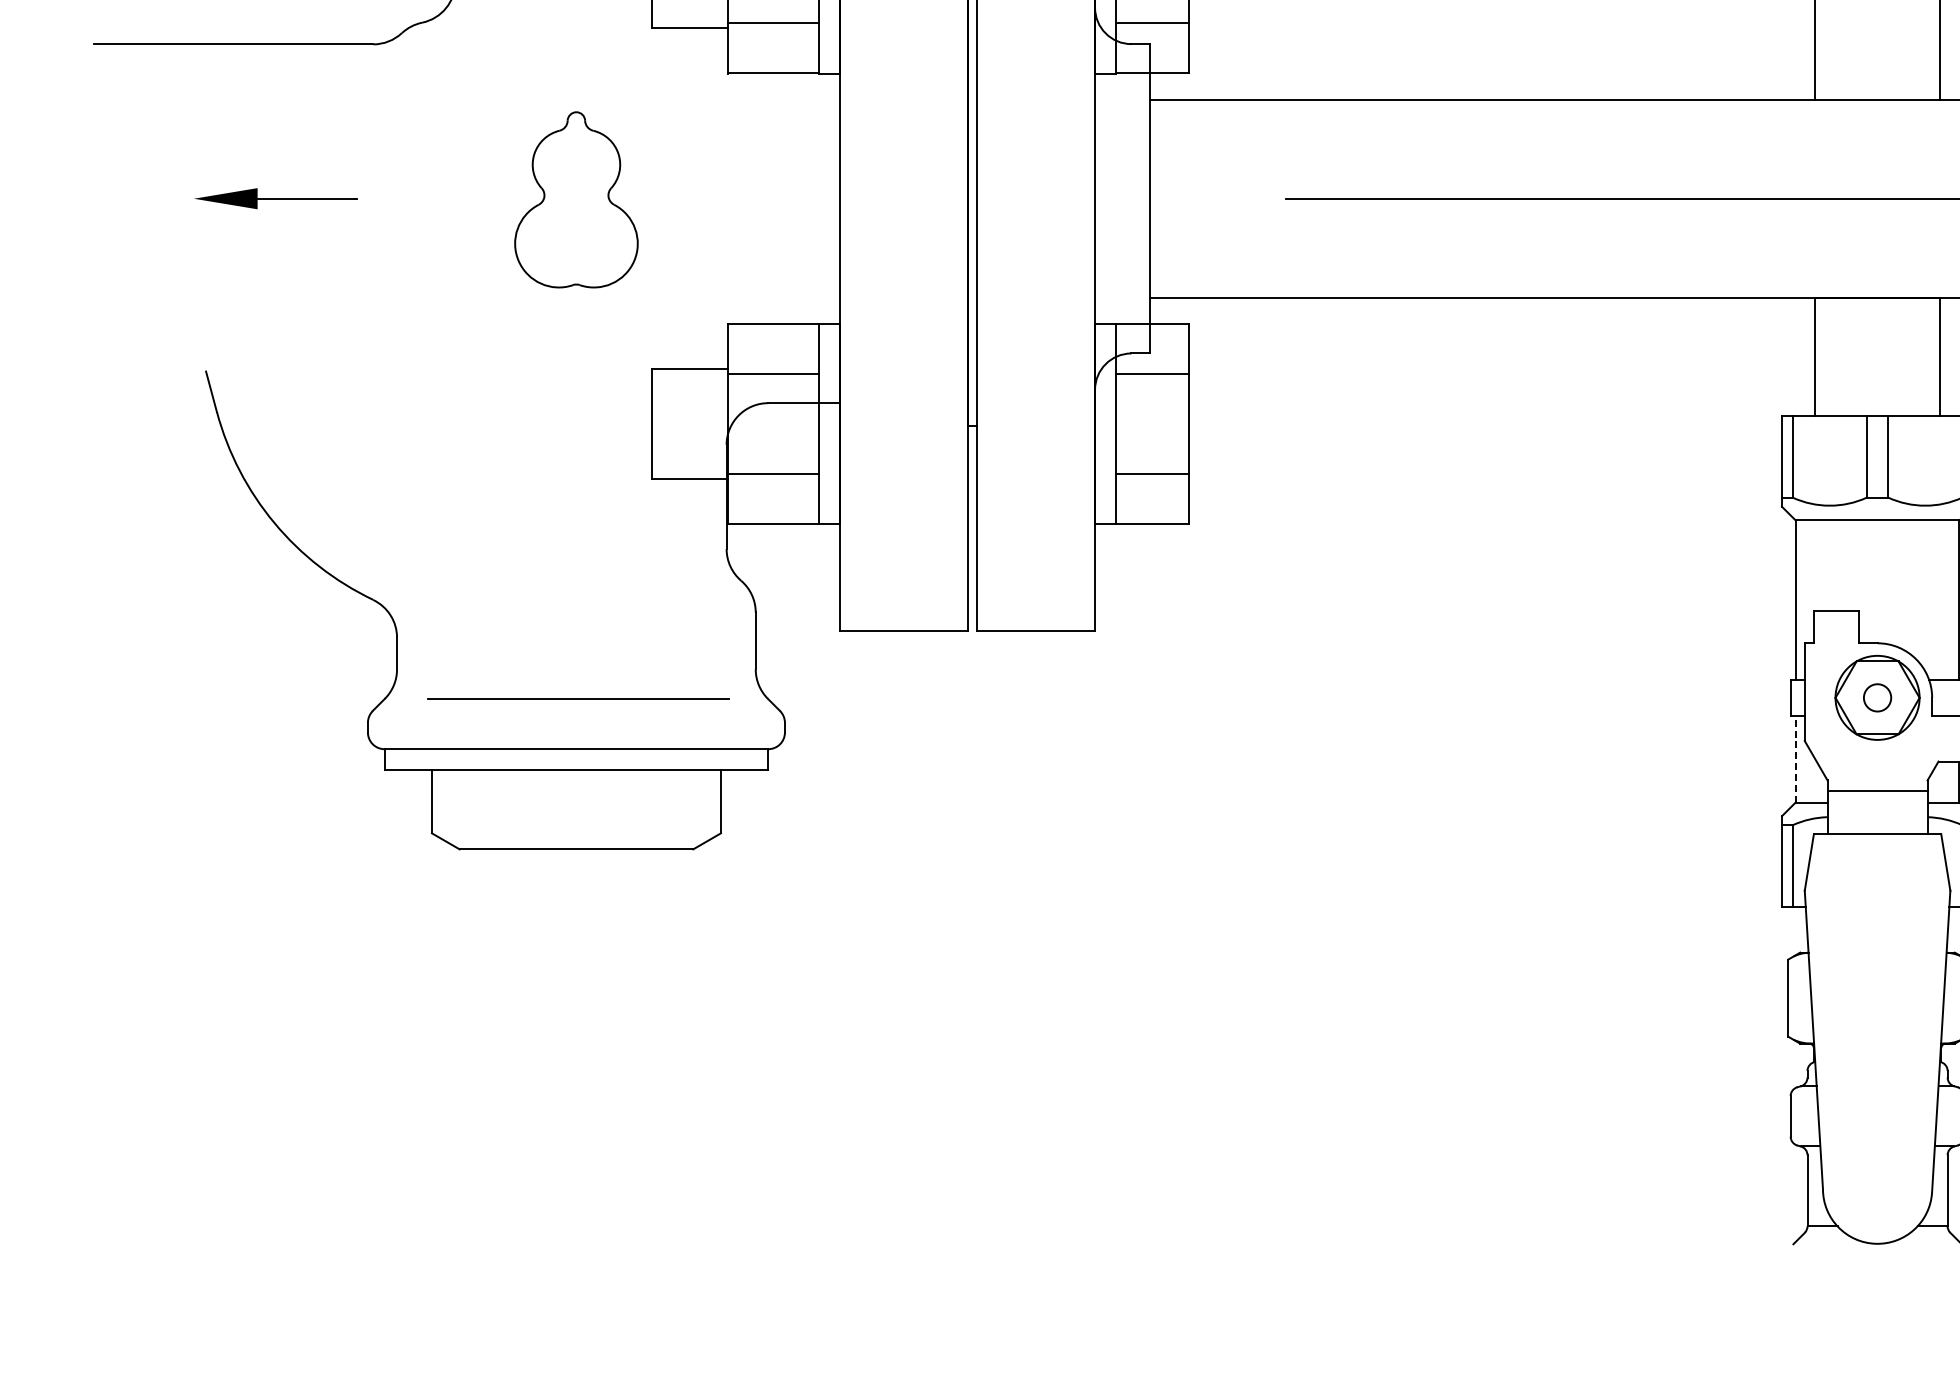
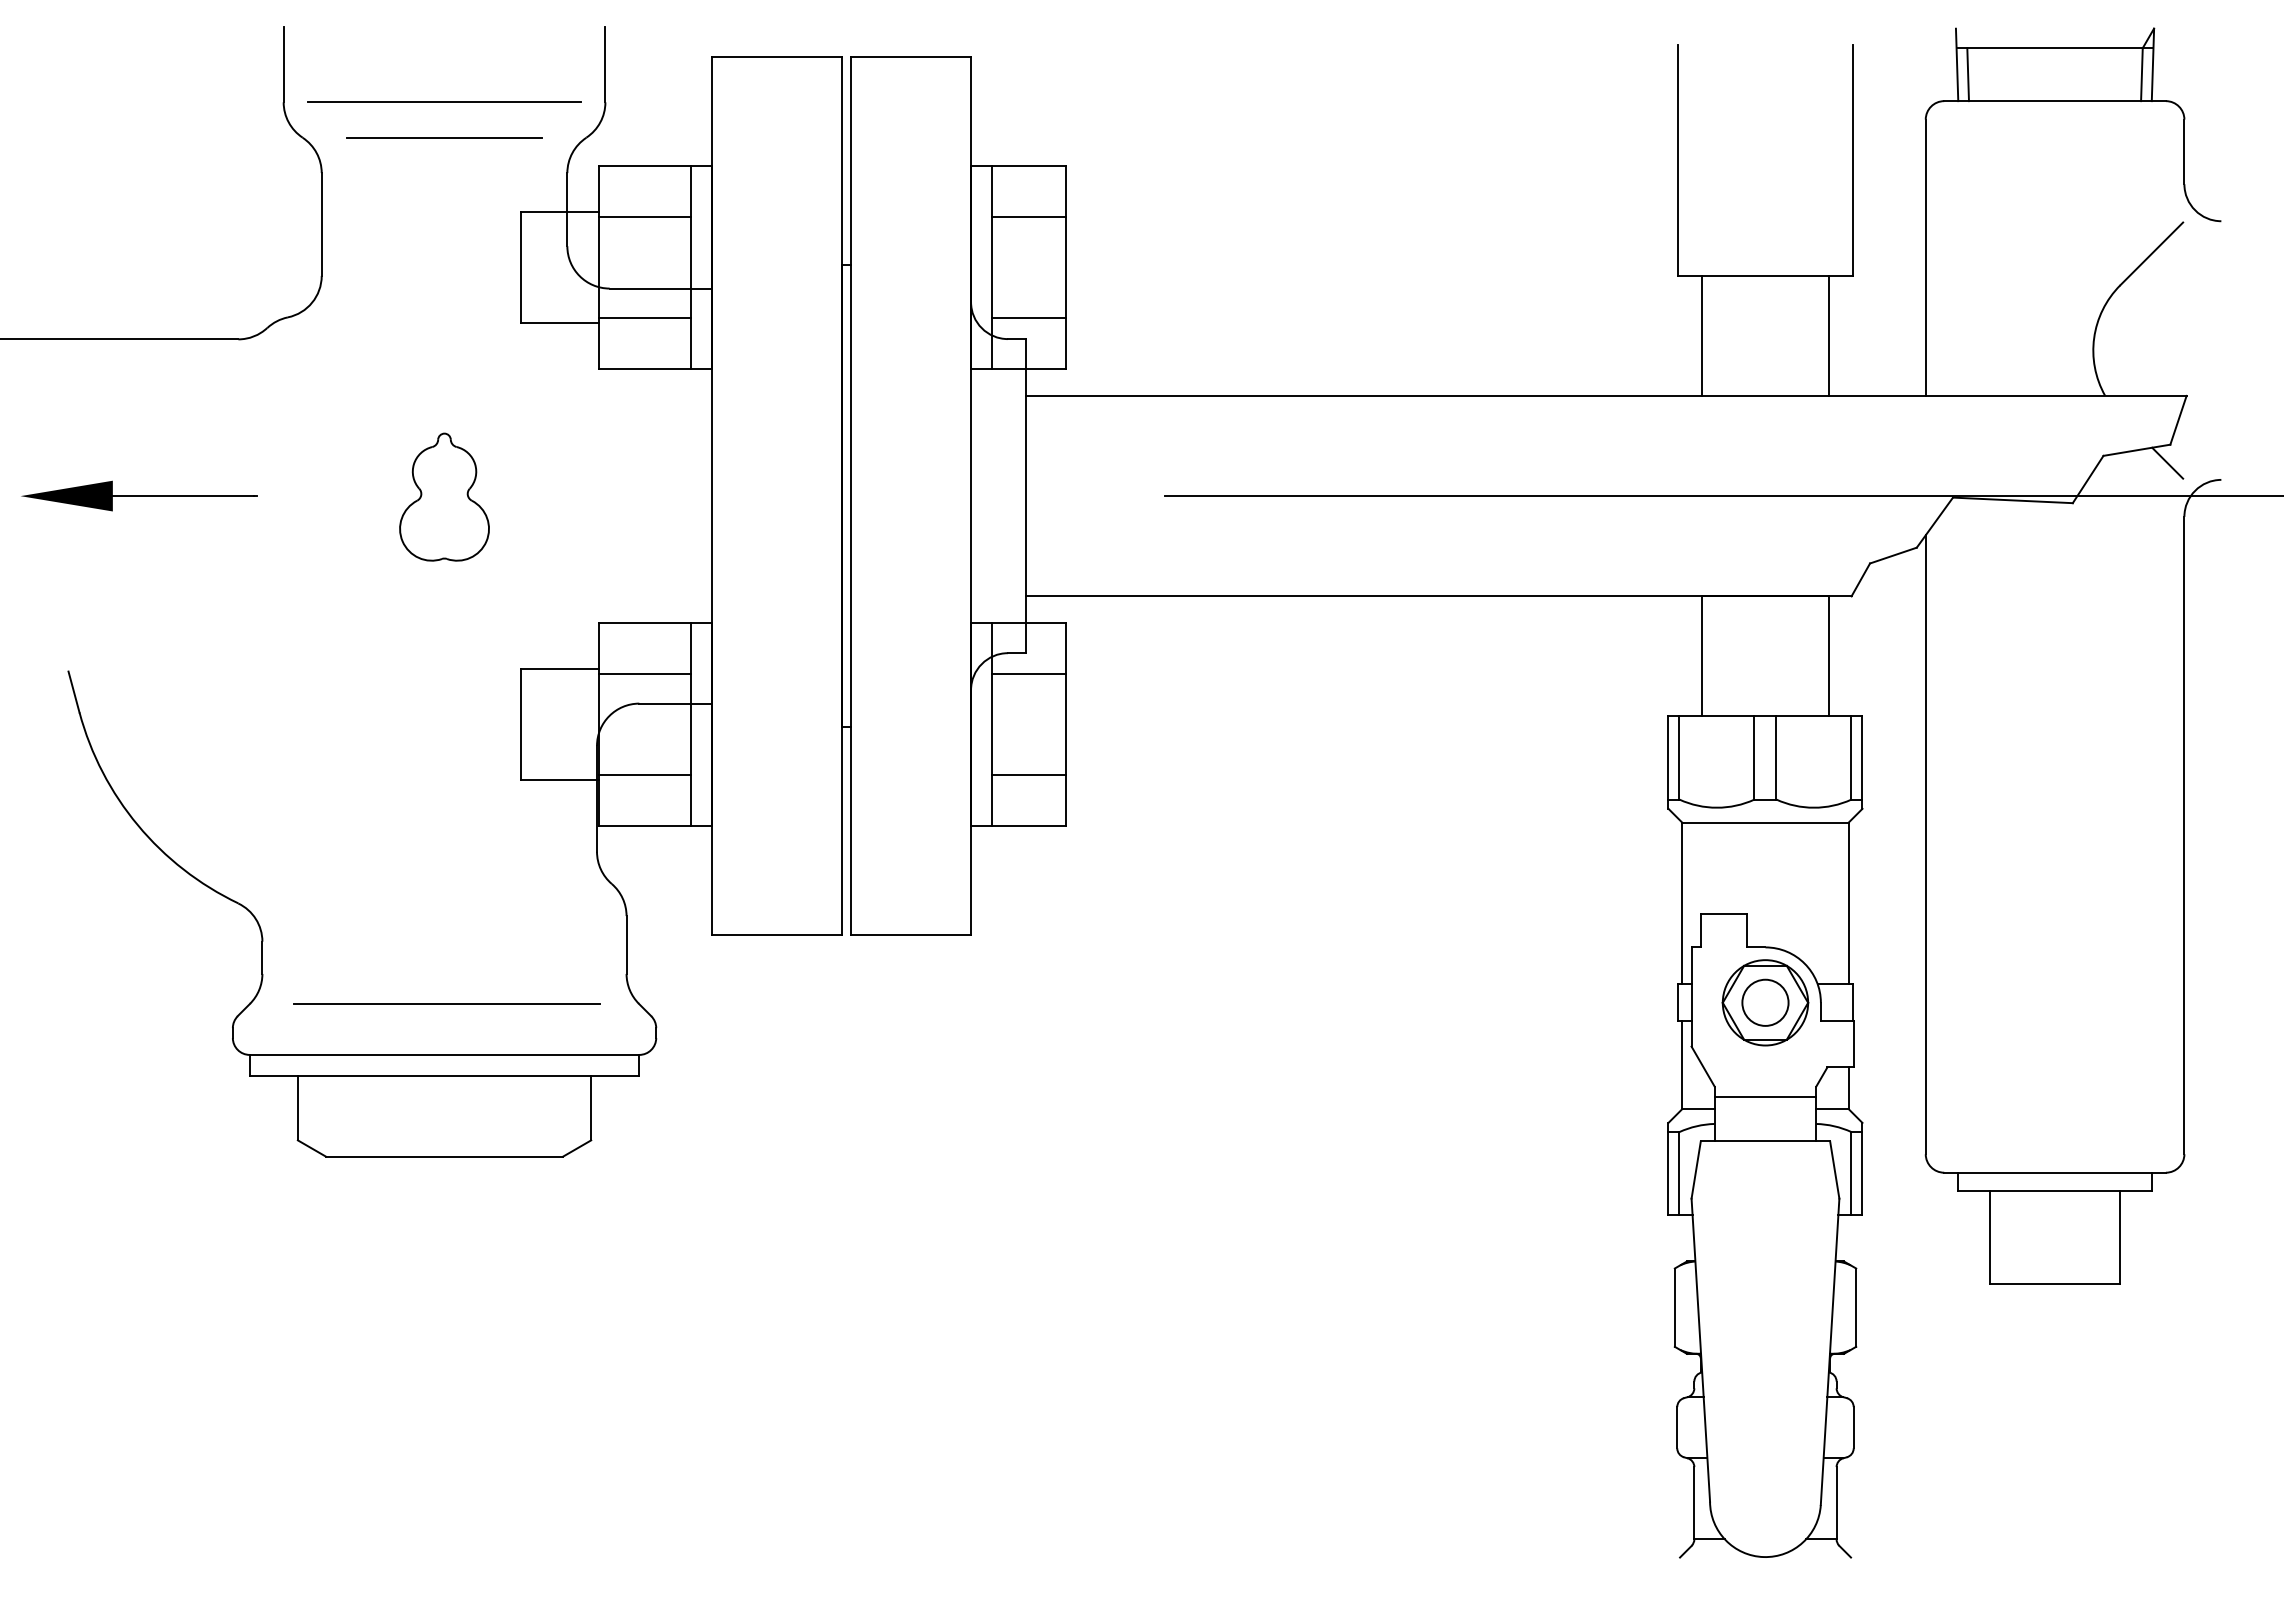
part: (275, 198) -> (139, 495), size x1.43
part: (576, 199) -> (444, 496), size x0.71
circle: (1877, 697) -> (1765, 1002), size x1.67
line: (1795, 759) -> (1682, 1065), dashed -> solid

